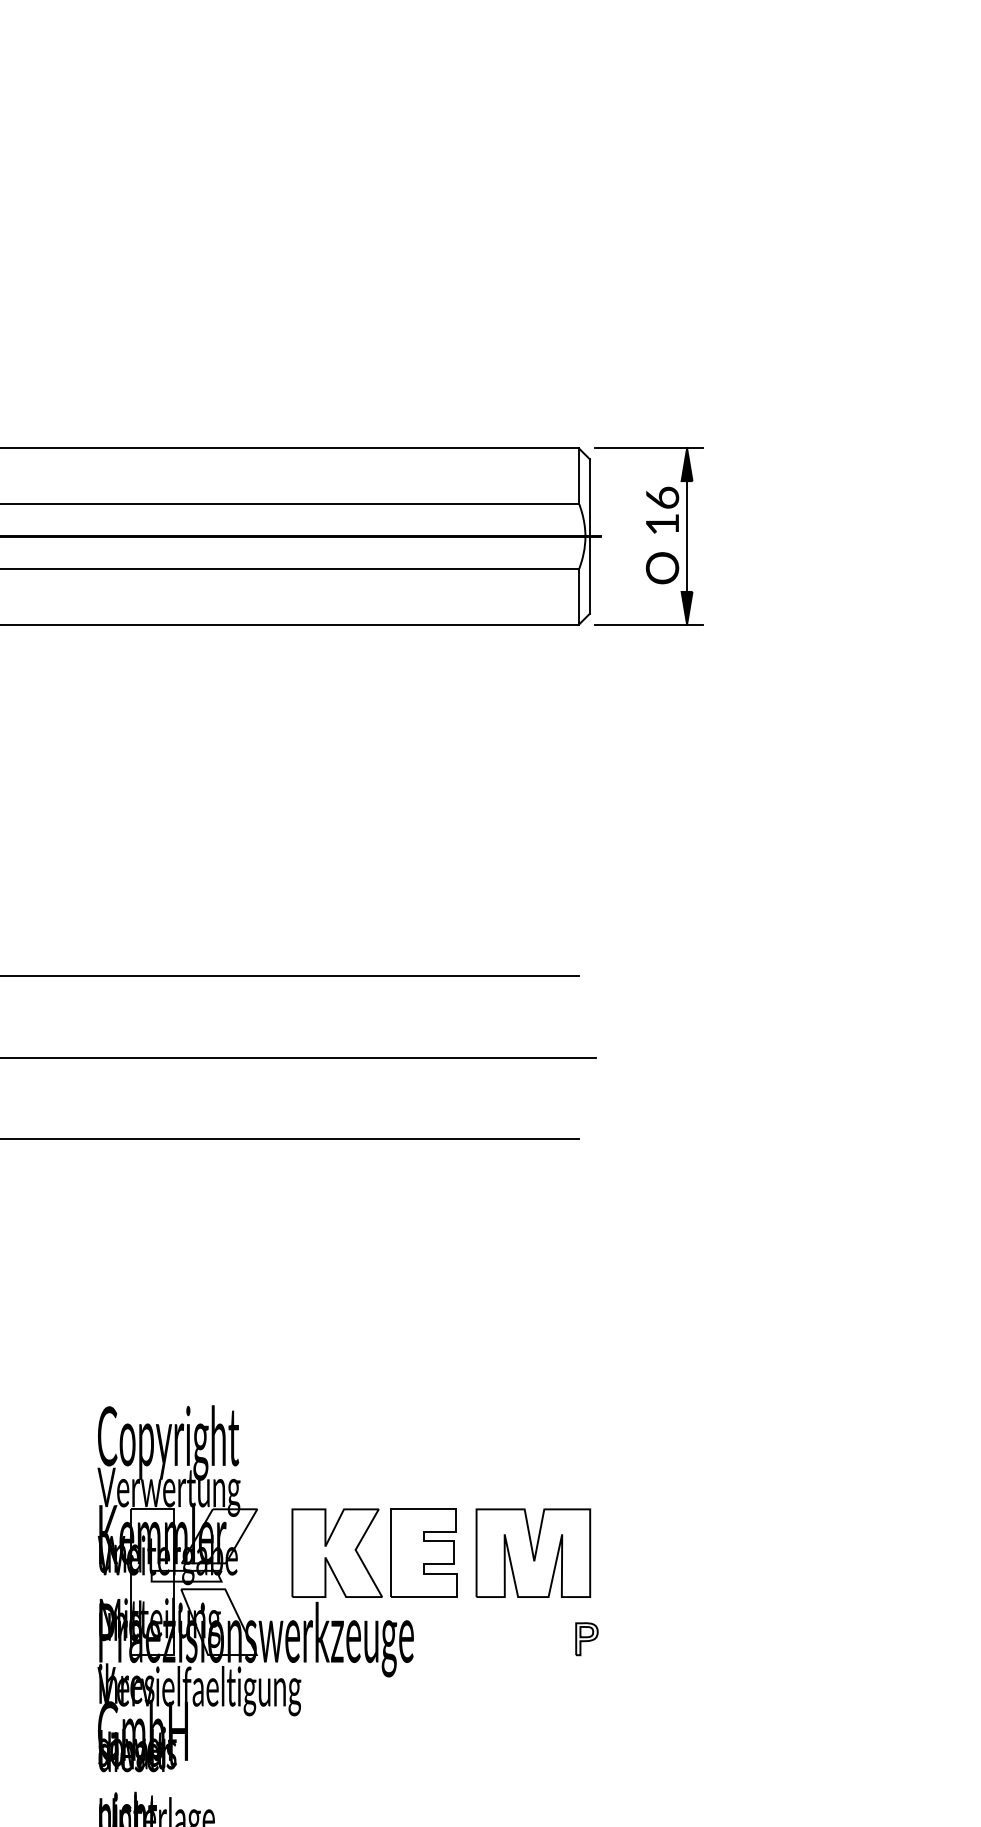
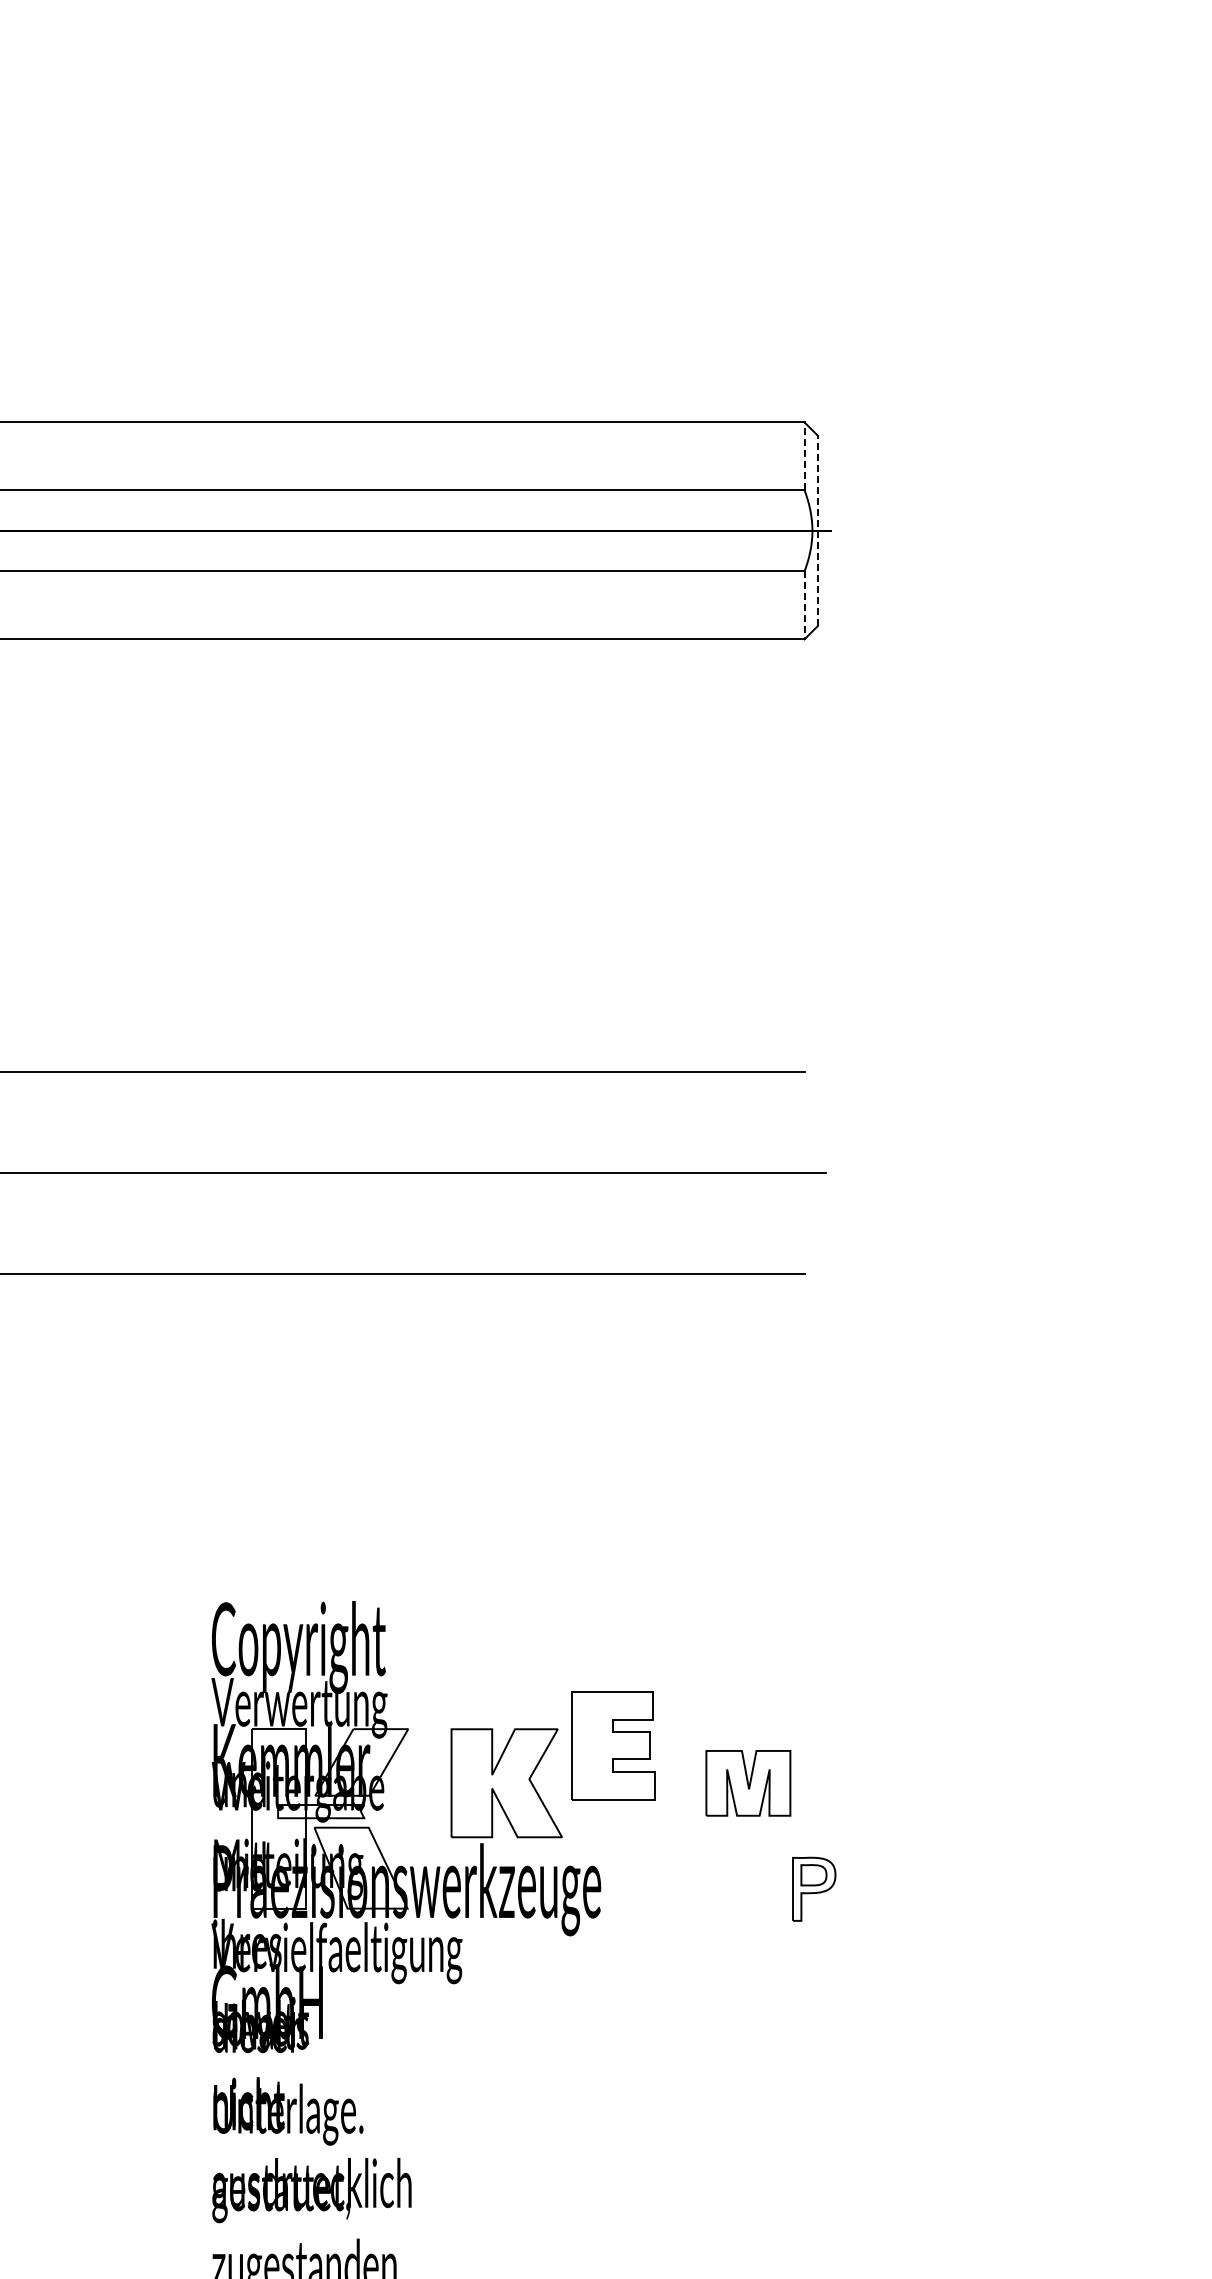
line: (578, 476) -> (804, 456), solid -> dashed
part: (652, 532) -> (895, 525), removed
line: (589, 536) -> (817, 530), solid -> dashed
line: (578, 597) -> (804, 605), solid -> dashed
part: (423, 1552) -> (613, 1745), moved
part: (533, 1553) -> (748, 1783), size x0.6
part: (587, 1638) -> (814, 1888), size x1.6

